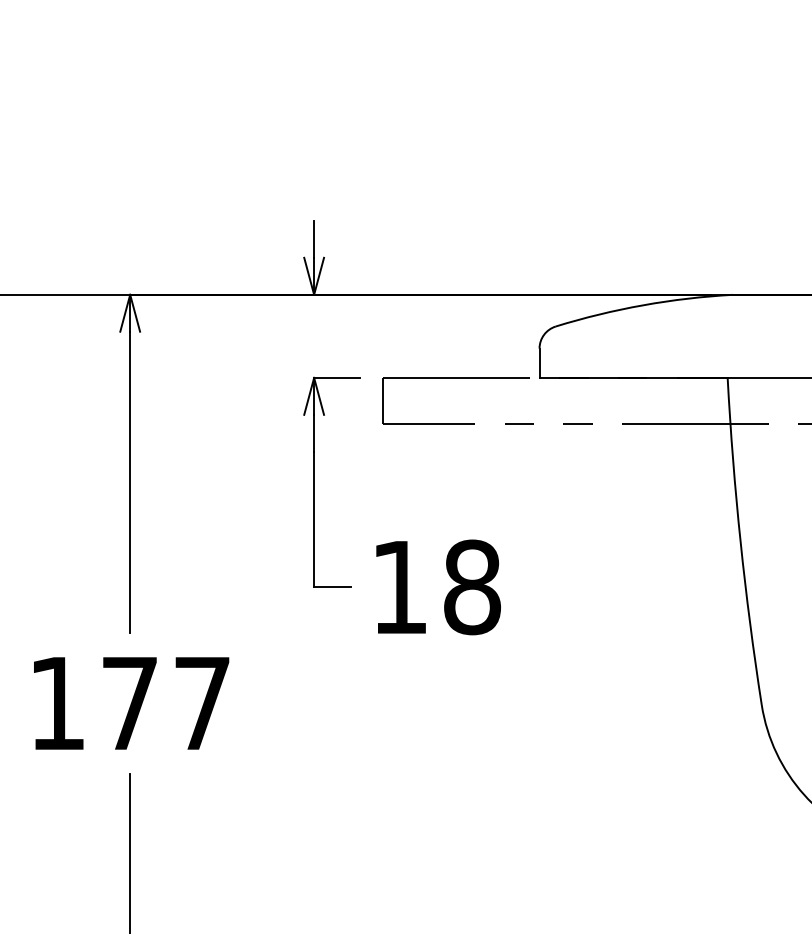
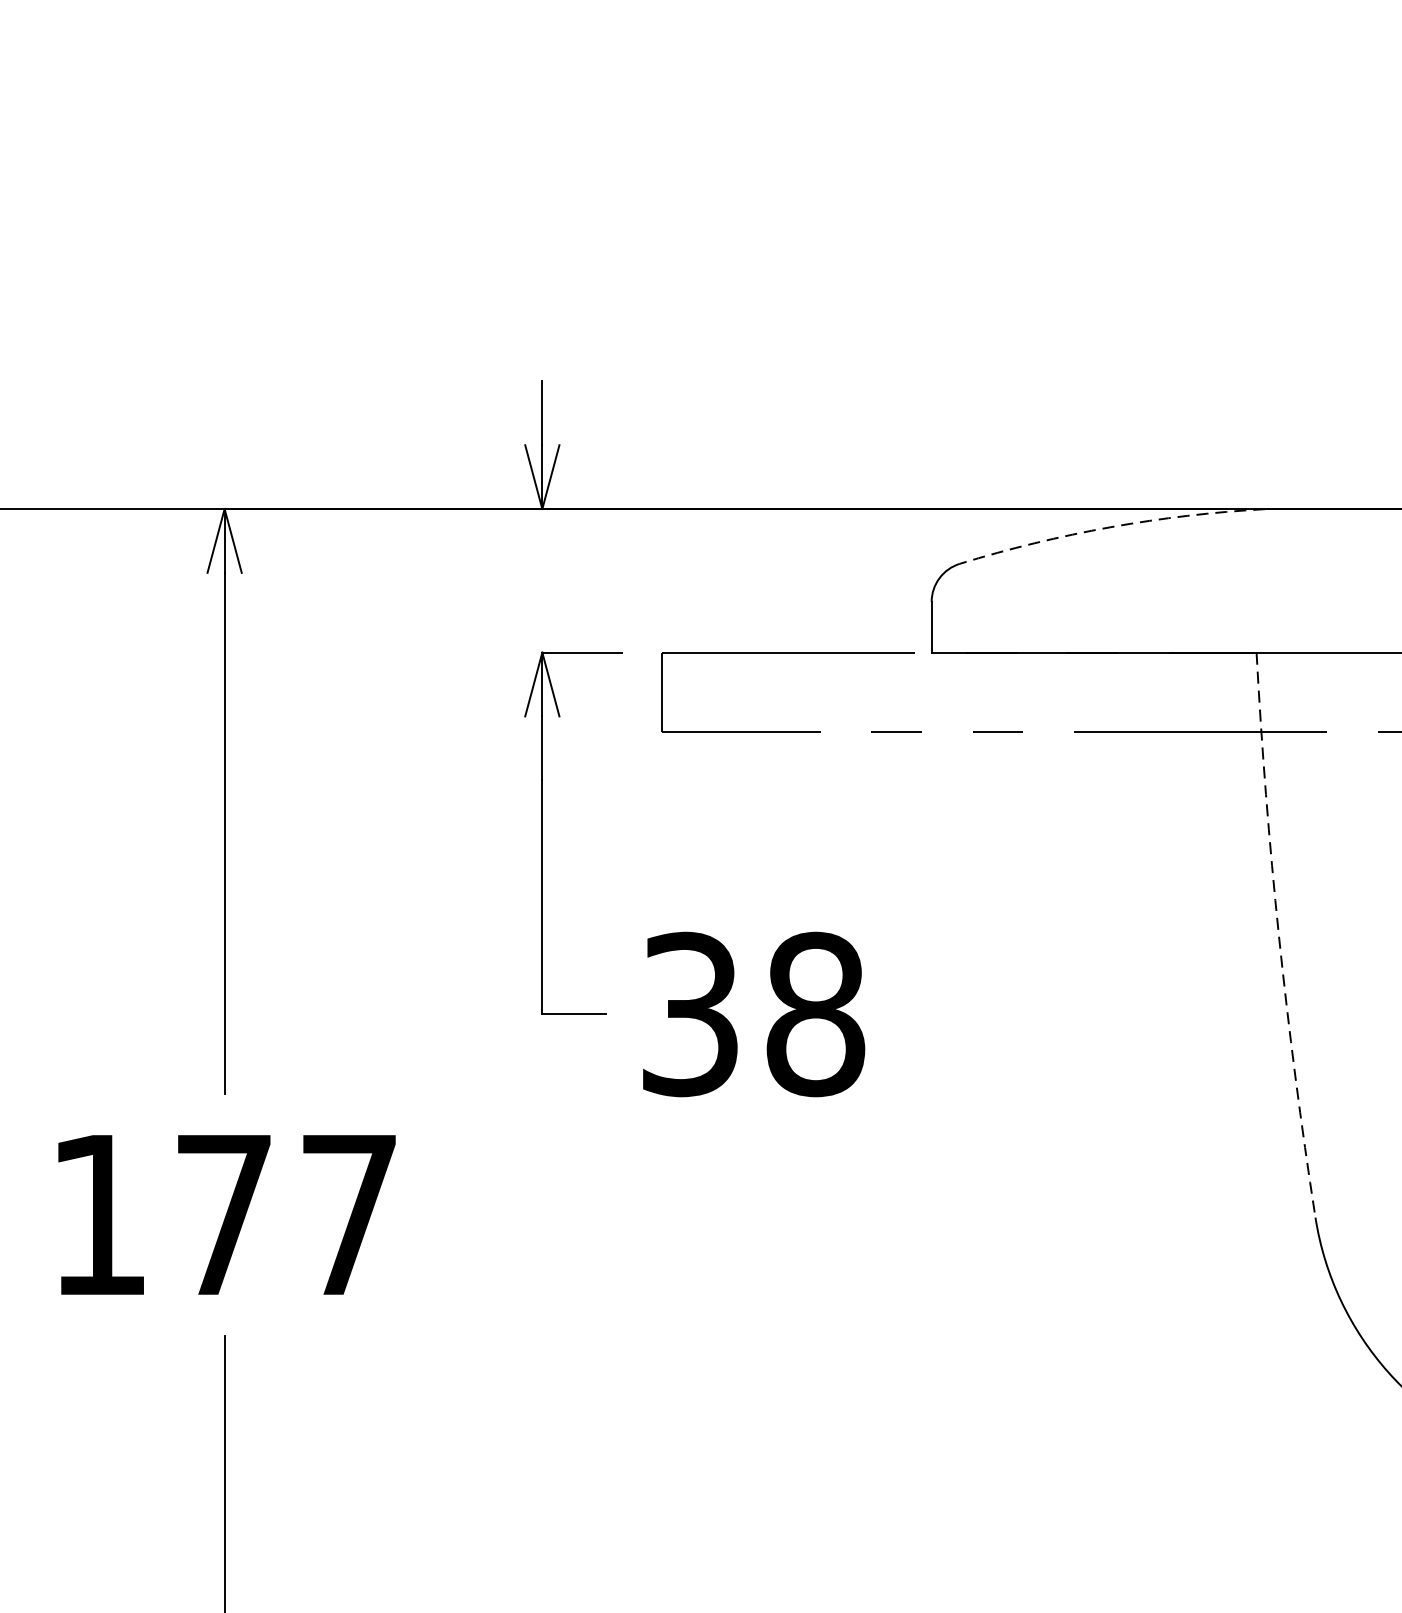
arc: (643, 305) -> (1111, 527), solid -> dashed
arc: (740, 541) -> (1278, 935), solid -> dashed
text: (399, 587) -> (689, 1014), 18 -> 38

